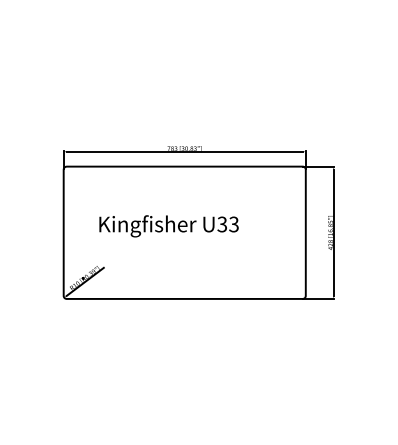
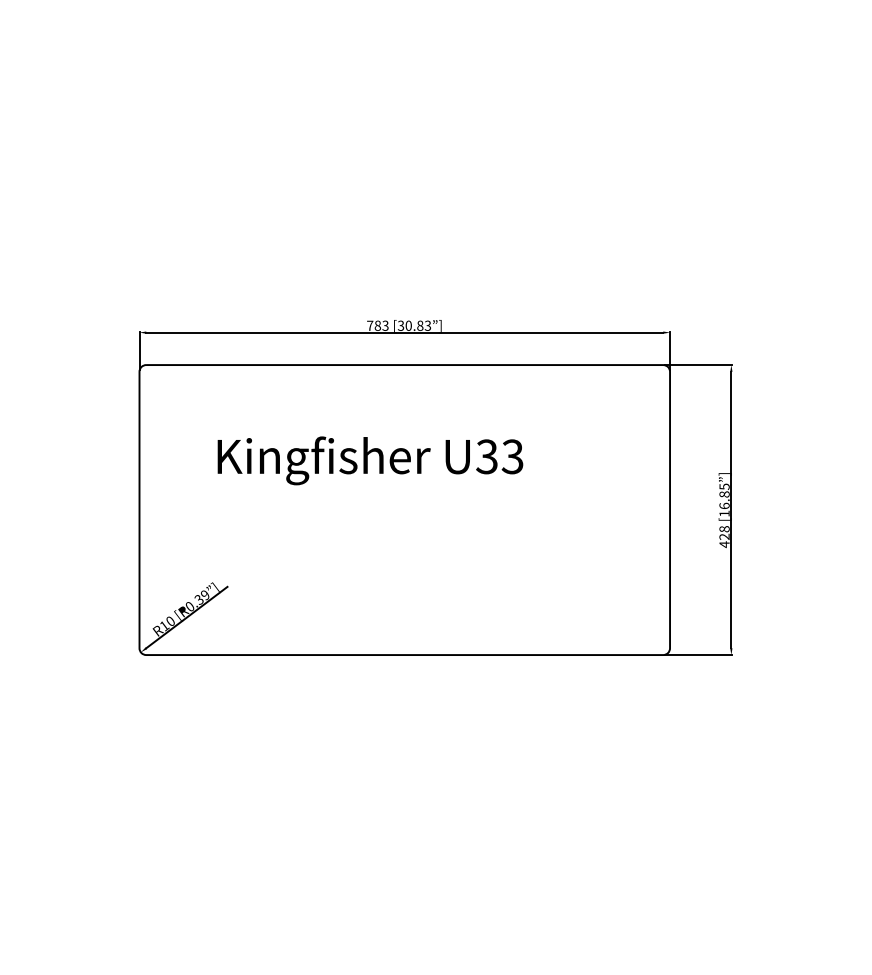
text: (168, 226) -> (369, 461), moved

